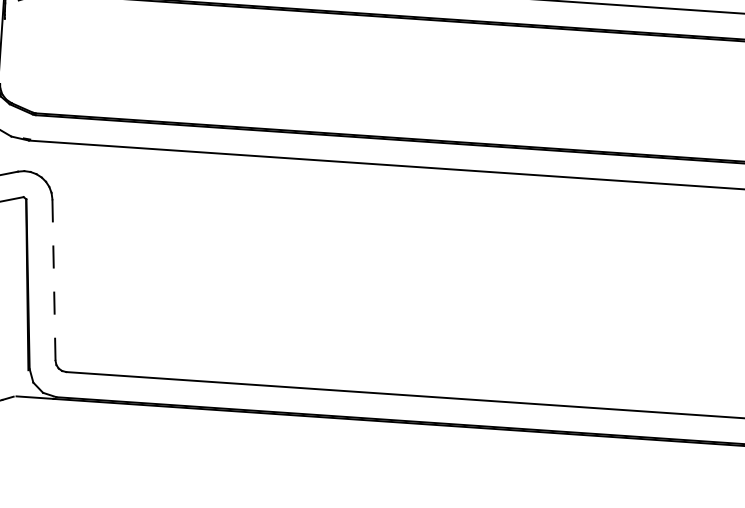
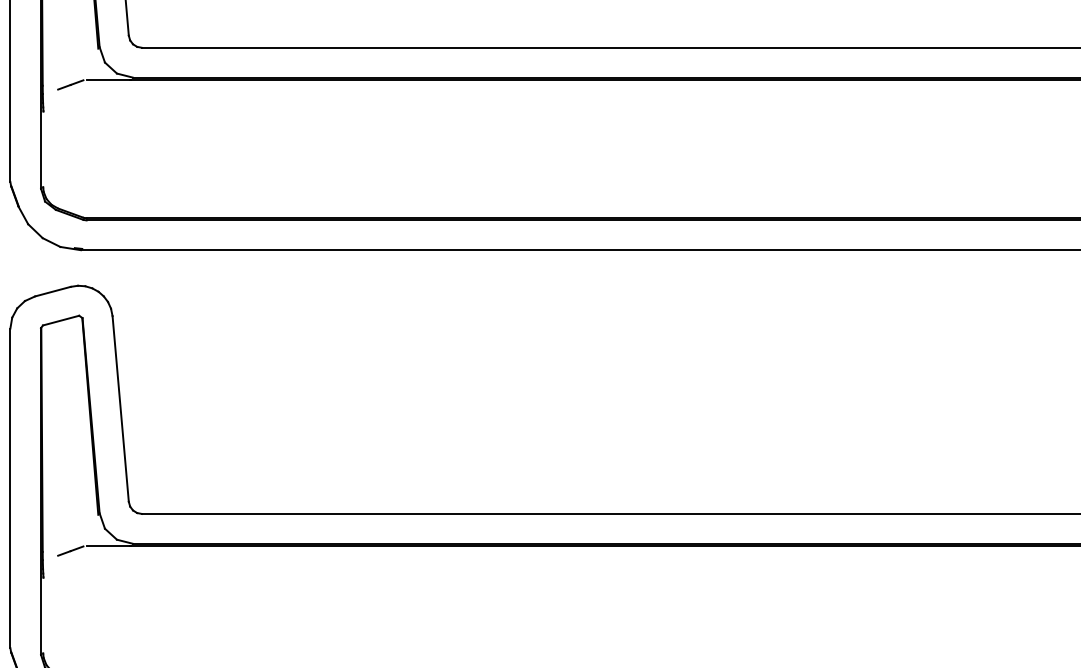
line: (53, 279) -> (120, 408), dashed -> solid

